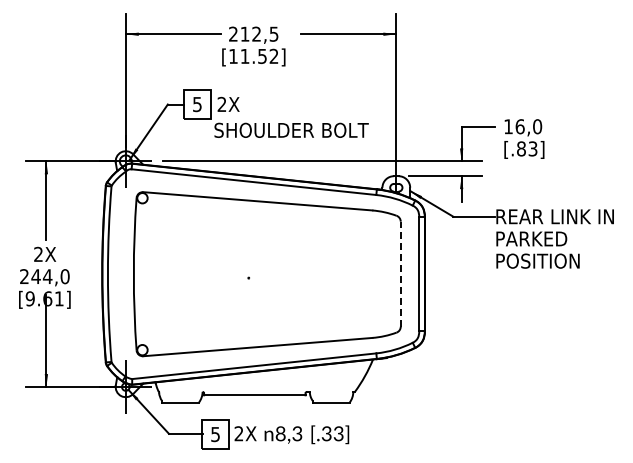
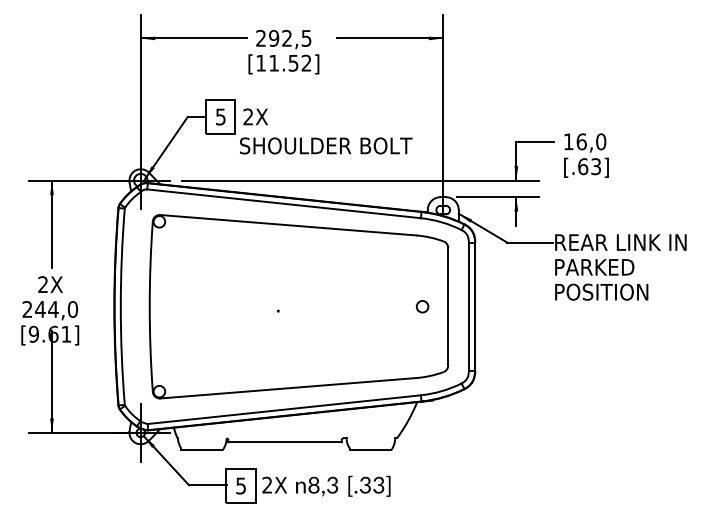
text: (244, 33) -> (273, 37), 212,5 -> 292,5
text: (521, 148) -> (583, 166), [.83] -> [.63]
circle: (377, 274) -> (422, 307), added
line: (400, 274) -> (447, 307), dashed -> solid

